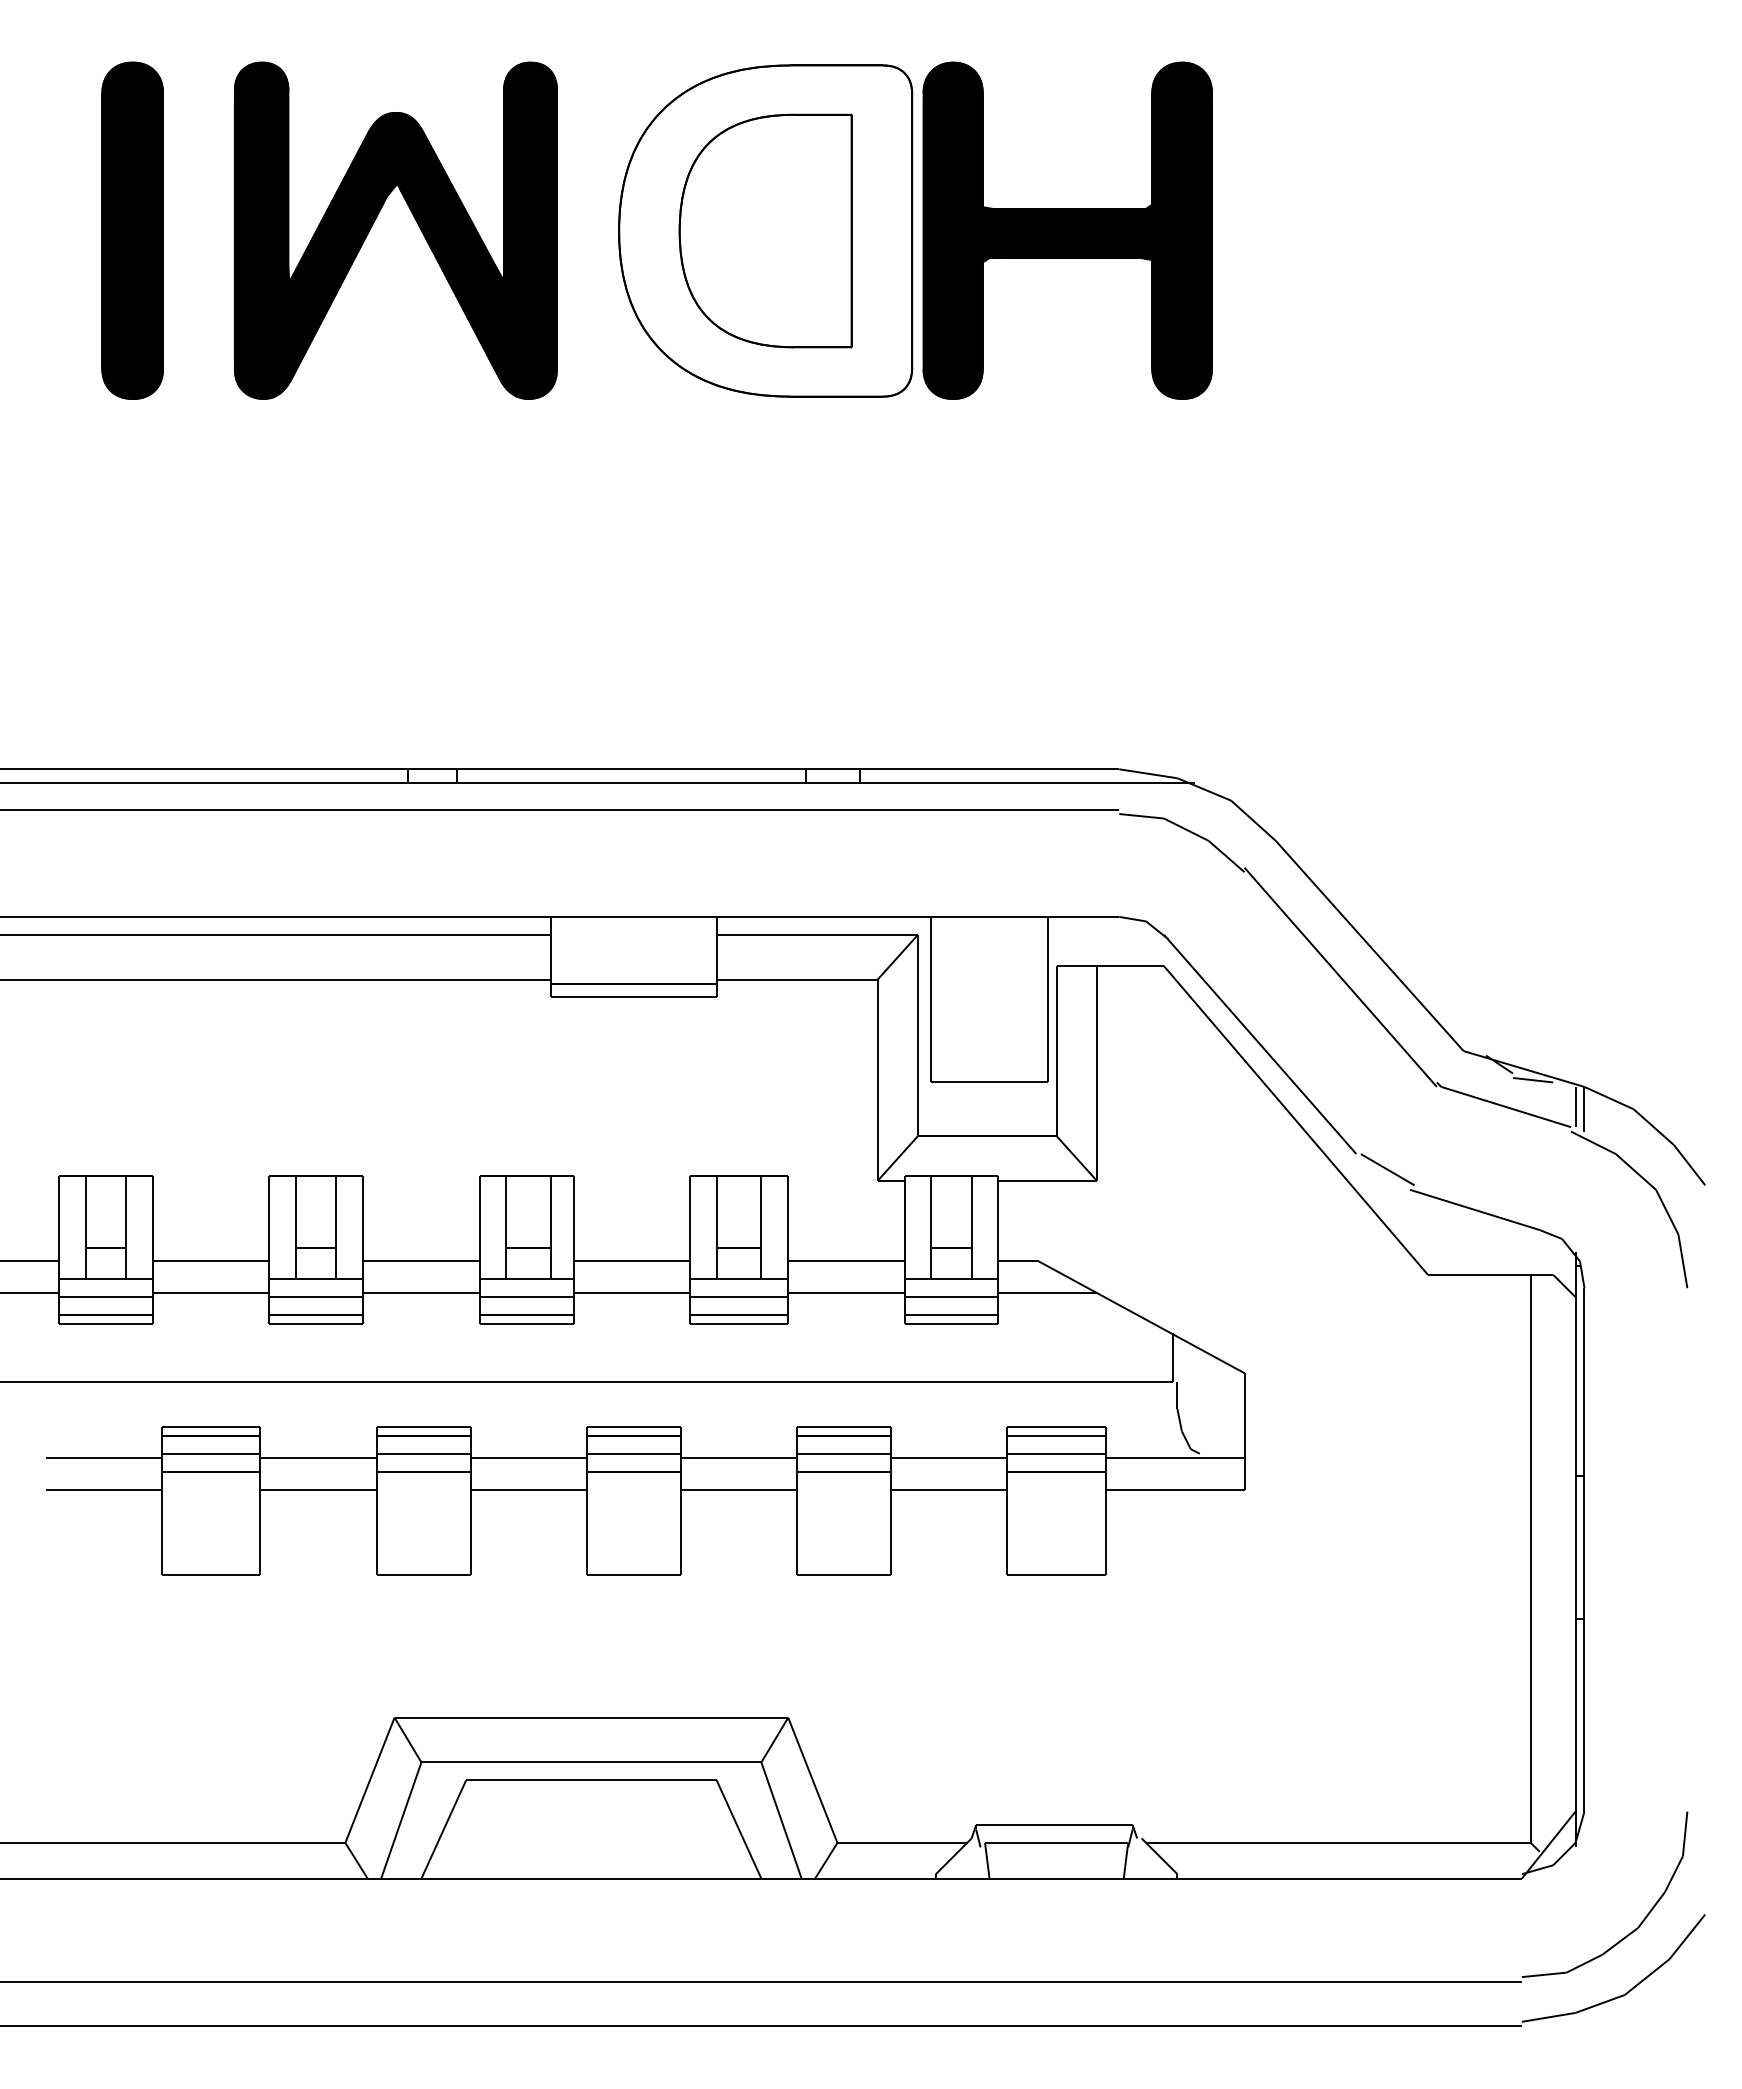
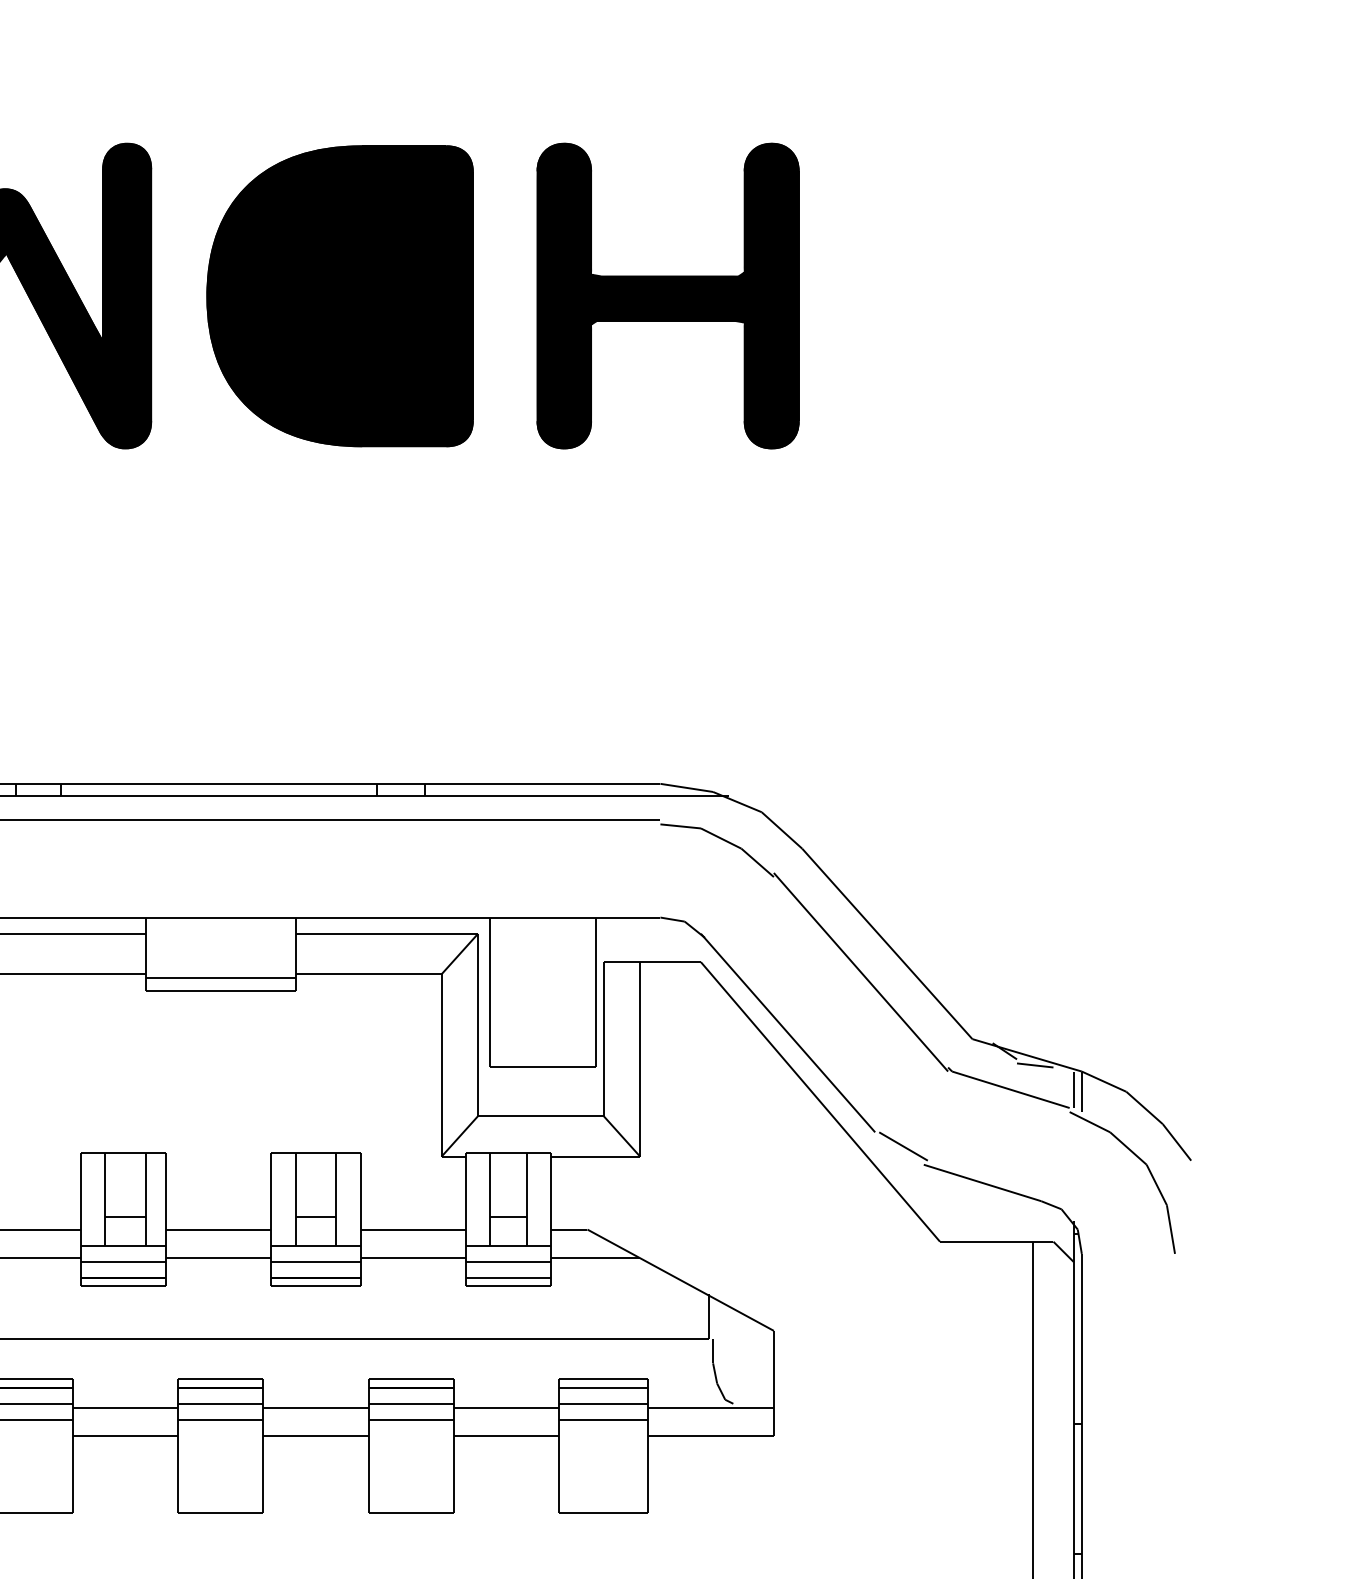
fill: (765, 230) -> (339, 295), added
fill: (765, 230) -> (339, 295), added
part: (1067, 230) -> (667, 295), moved

